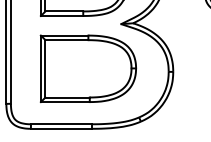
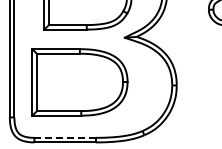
part: (88, 68) -> (79, 82), moved
line: (62, 123) -> (65, 137), solid -> dashed

